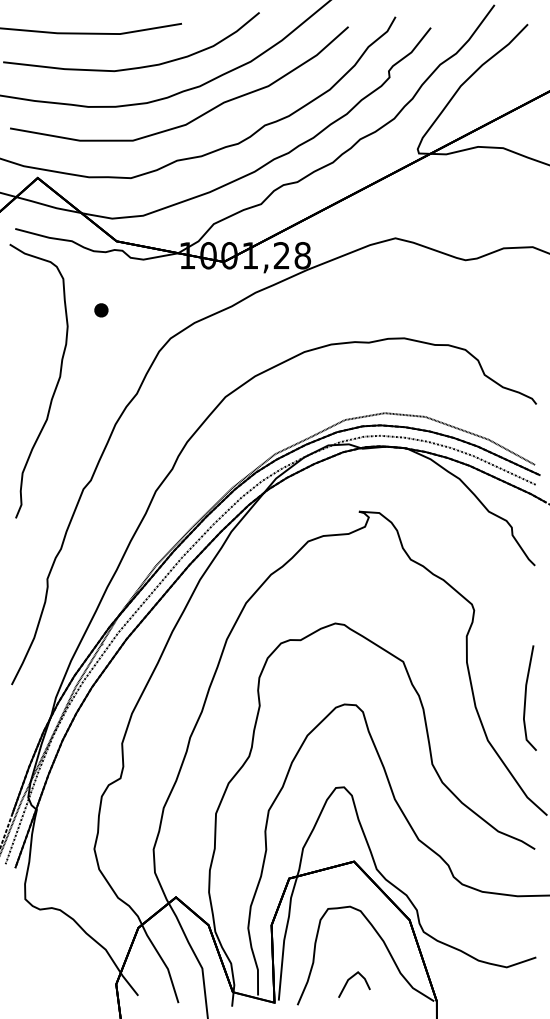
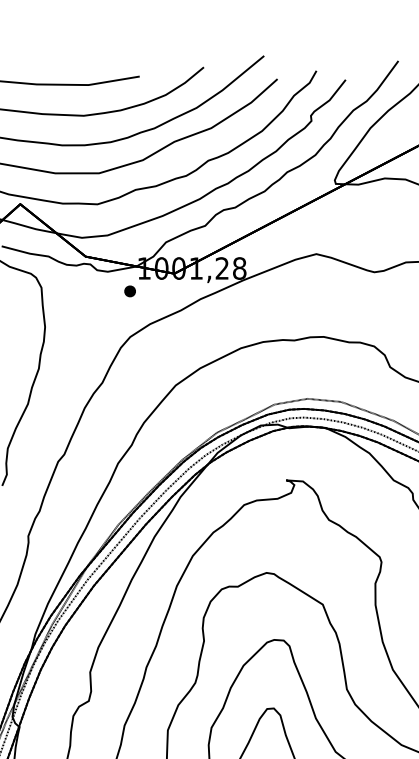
part: (101, 310) -> (130, 291), moved

